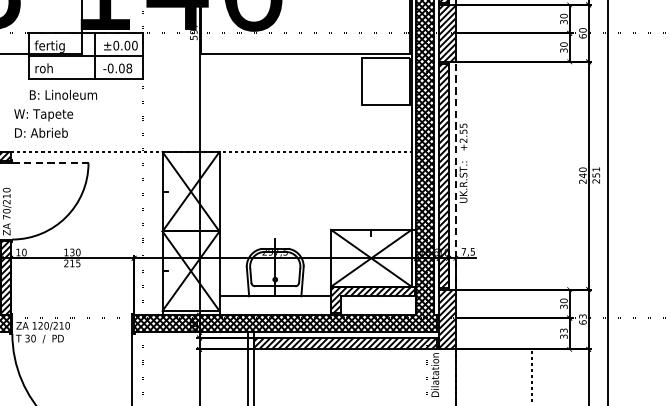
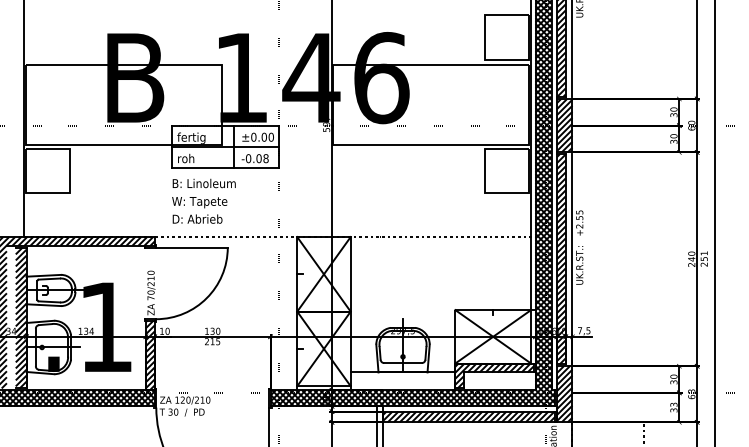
text: (43, 123) -> (199, 210), moved
line: (49, 163) -> (191, 247), dashed -> solid
line: (455, 175) -> (572, 259), dashed -> solid

